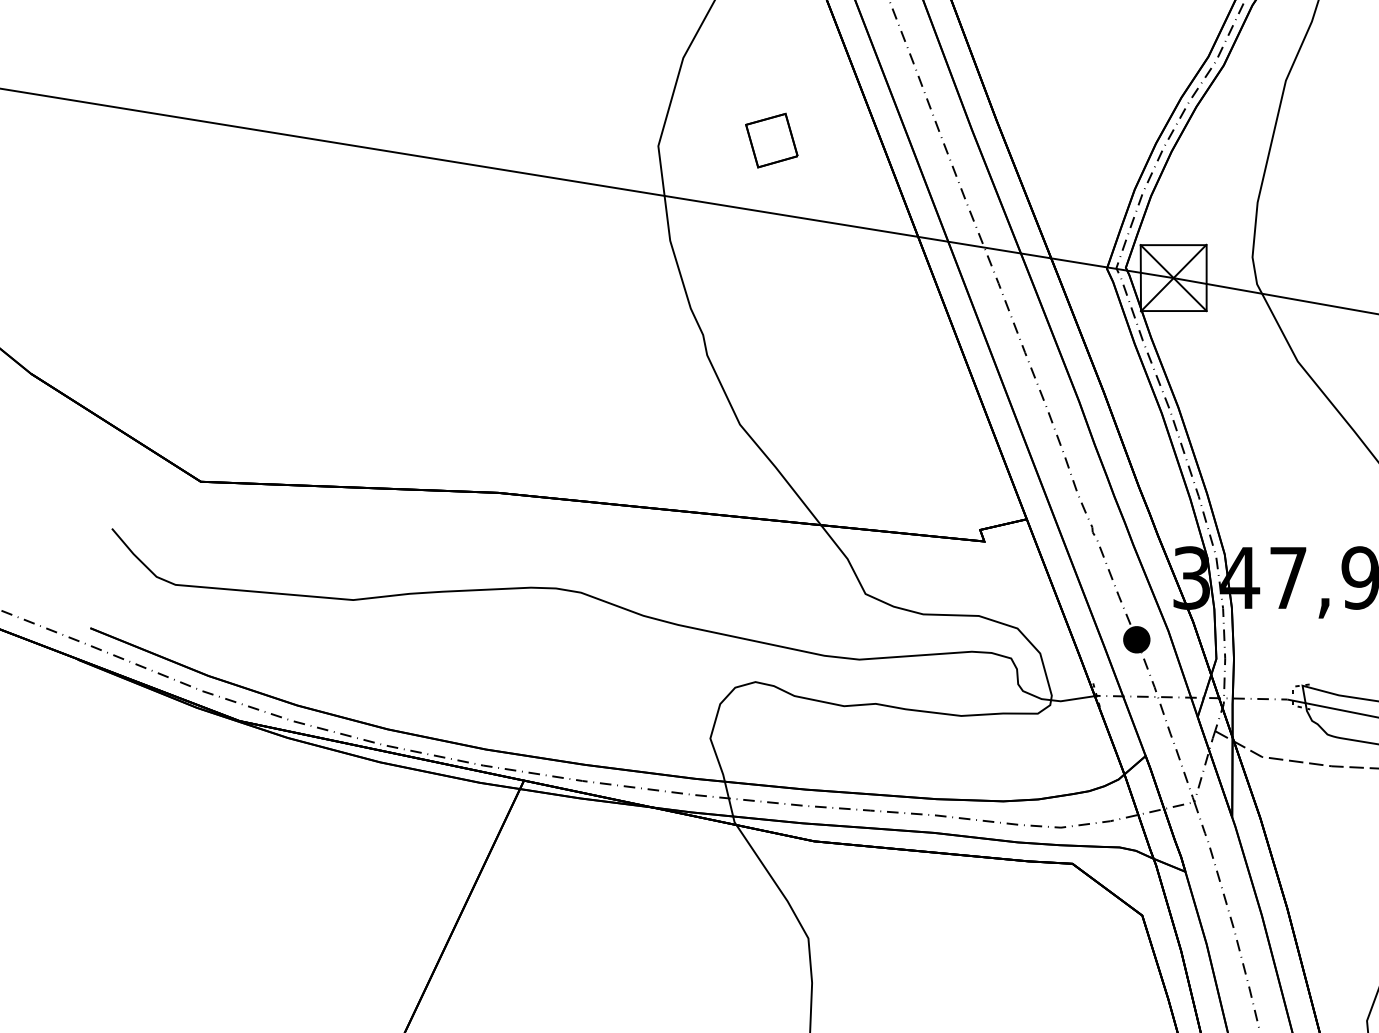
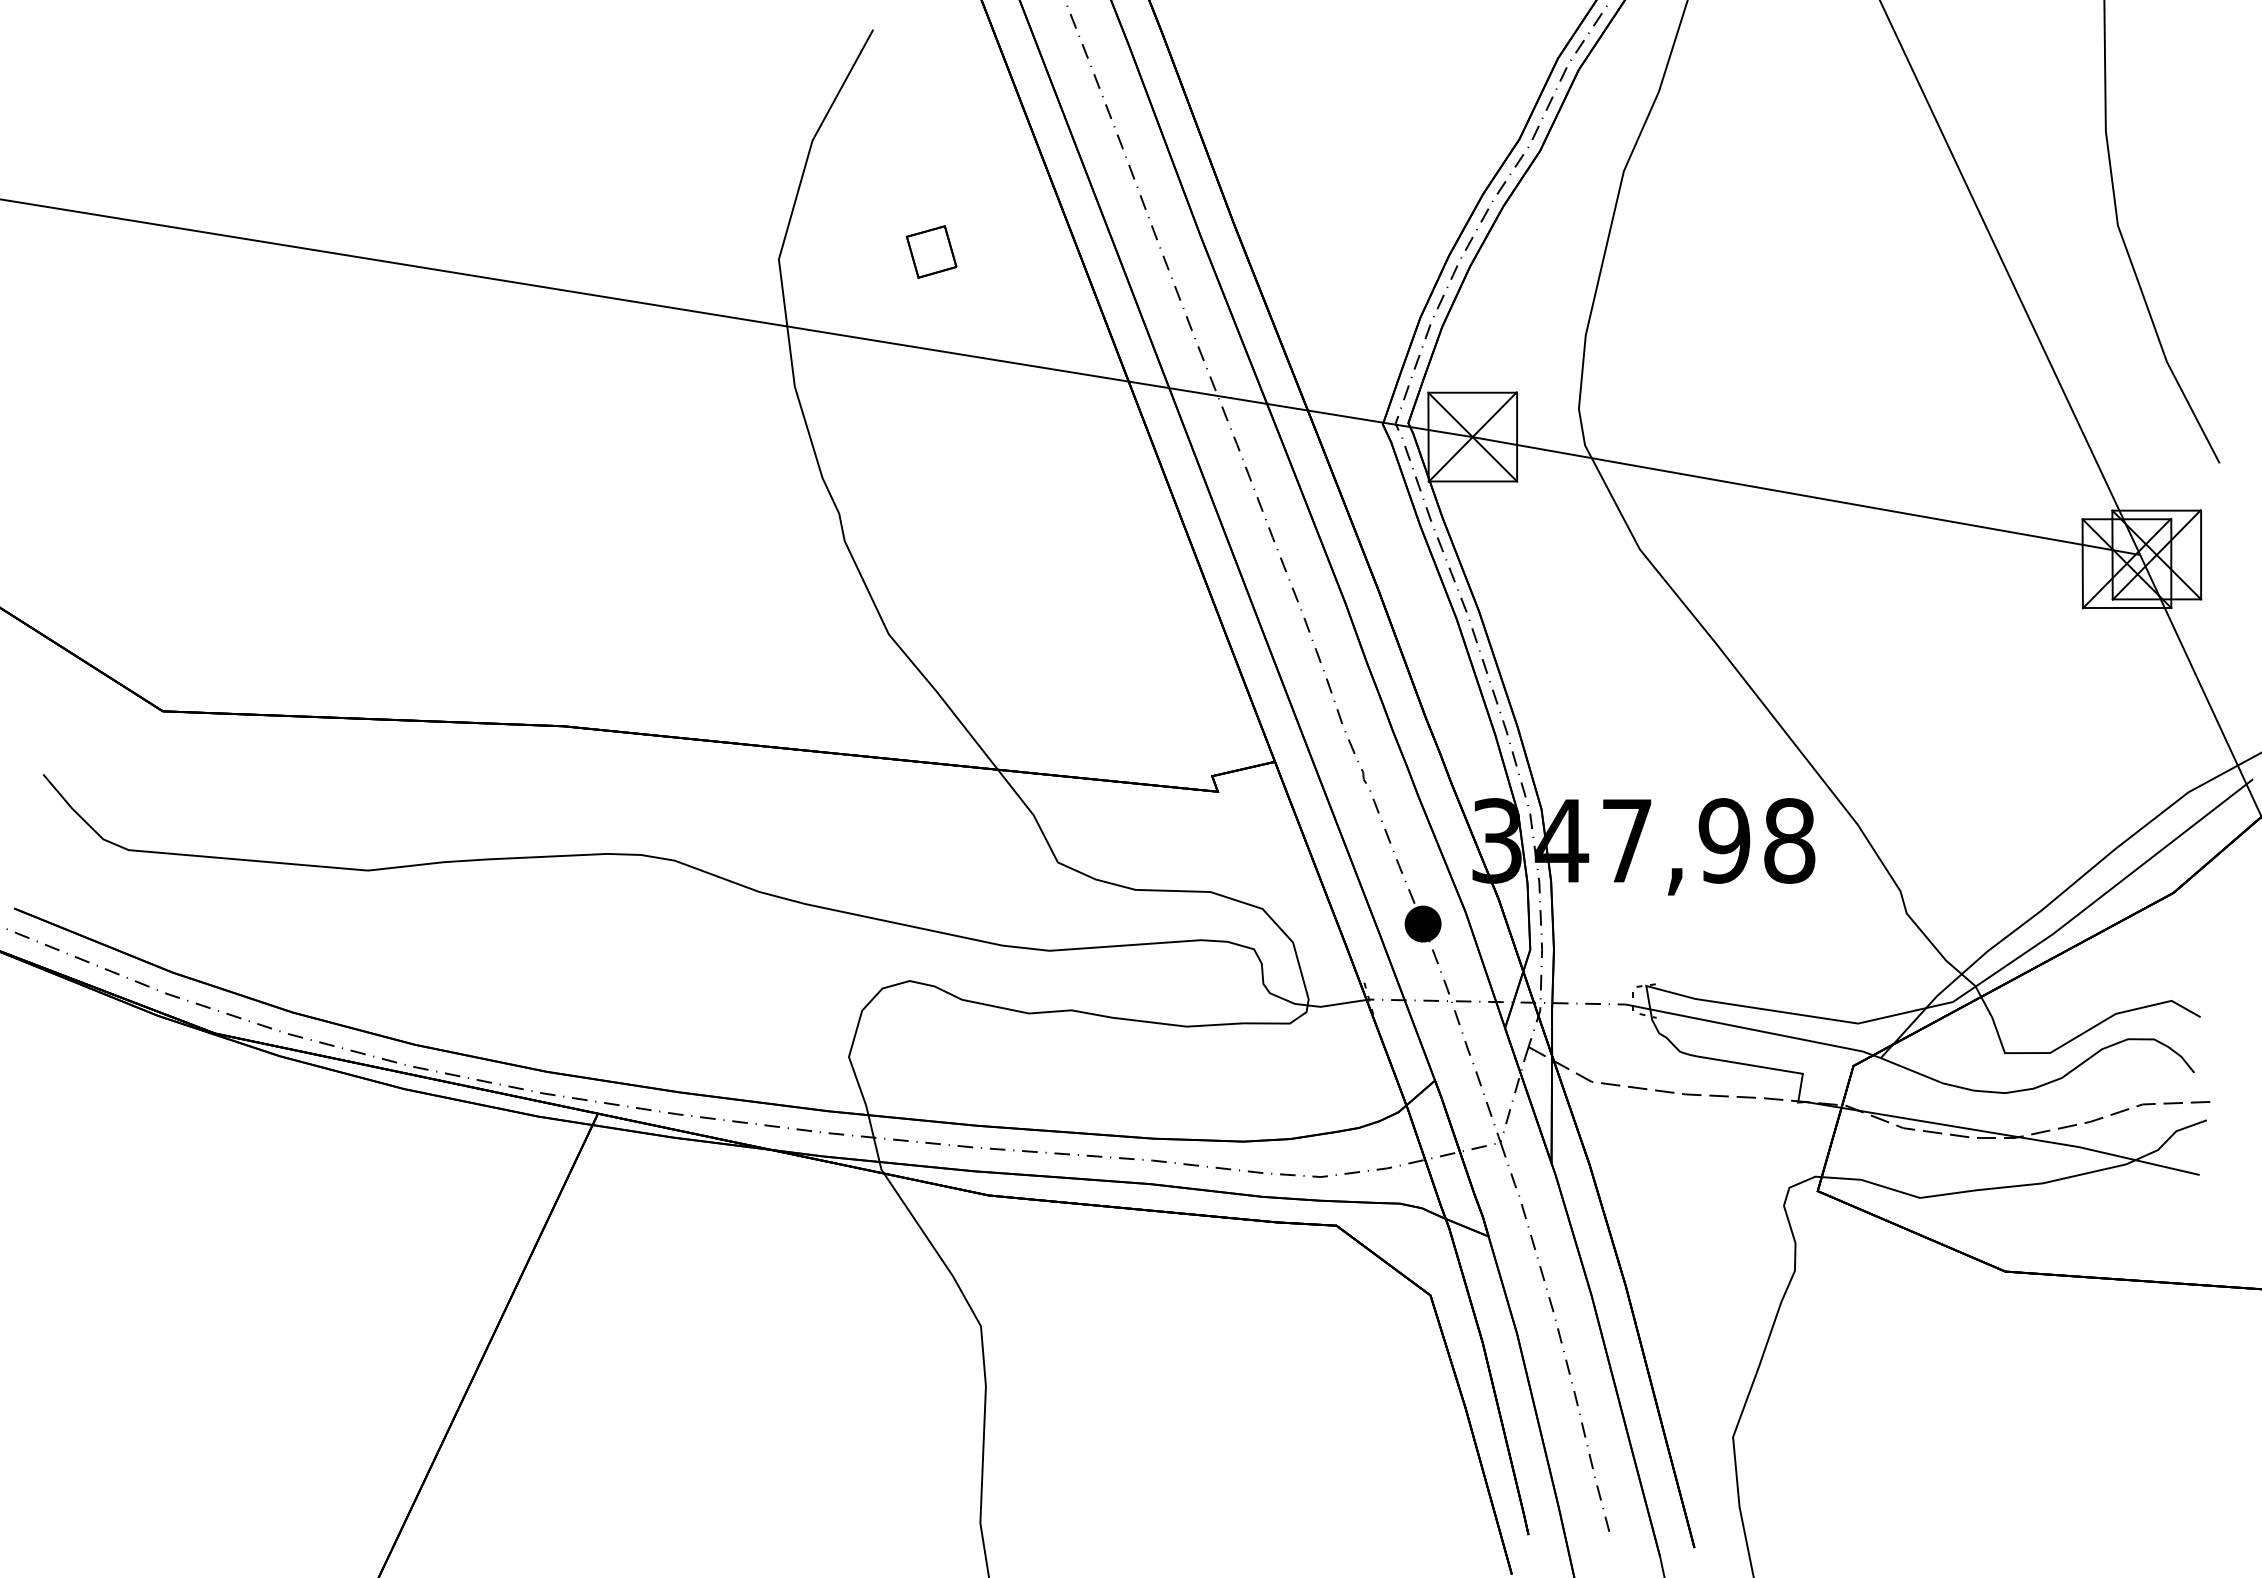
part: (771, 140) -> (931, 251), size x0.71

